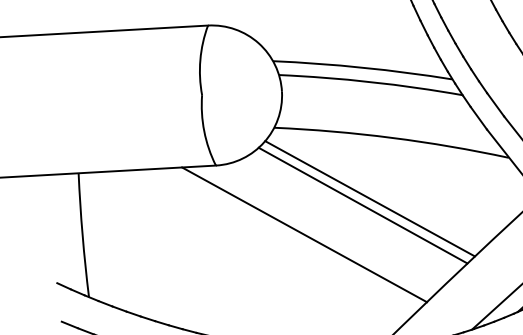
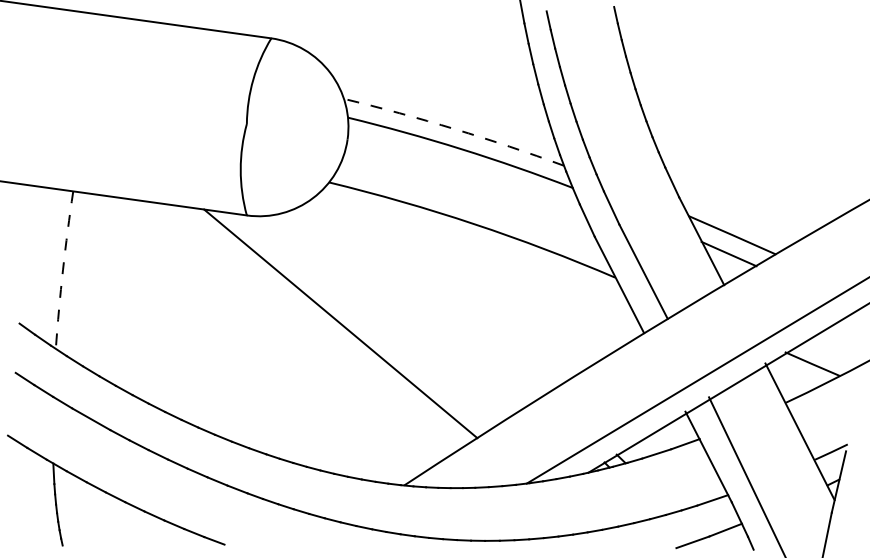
arc: (362, 68) -> (454, 129), solid -> dashed
line: (369, 198) -> (431, 294), removed
line: (362, 205) -> (420, 301), removed
arc: (82, 234) -> (63, 269), solid -> dashed

